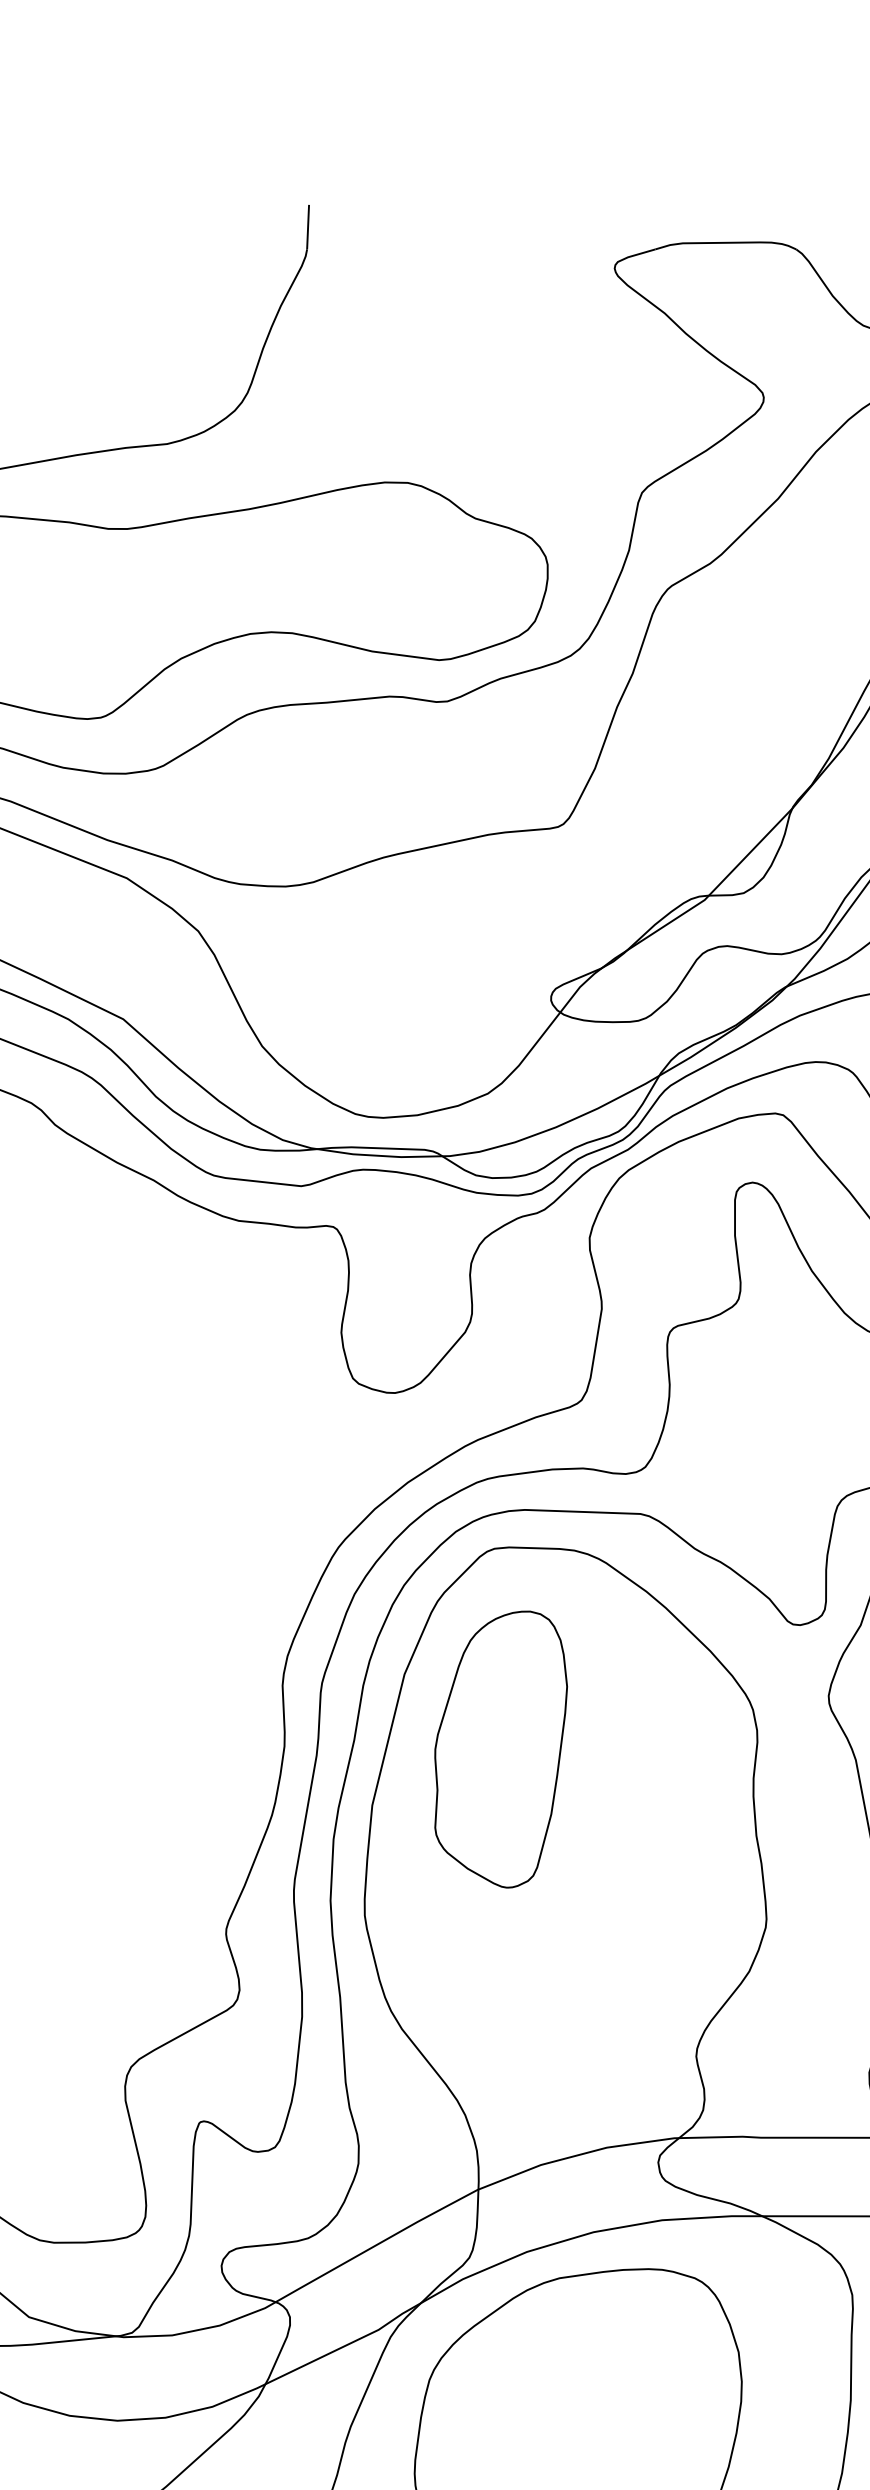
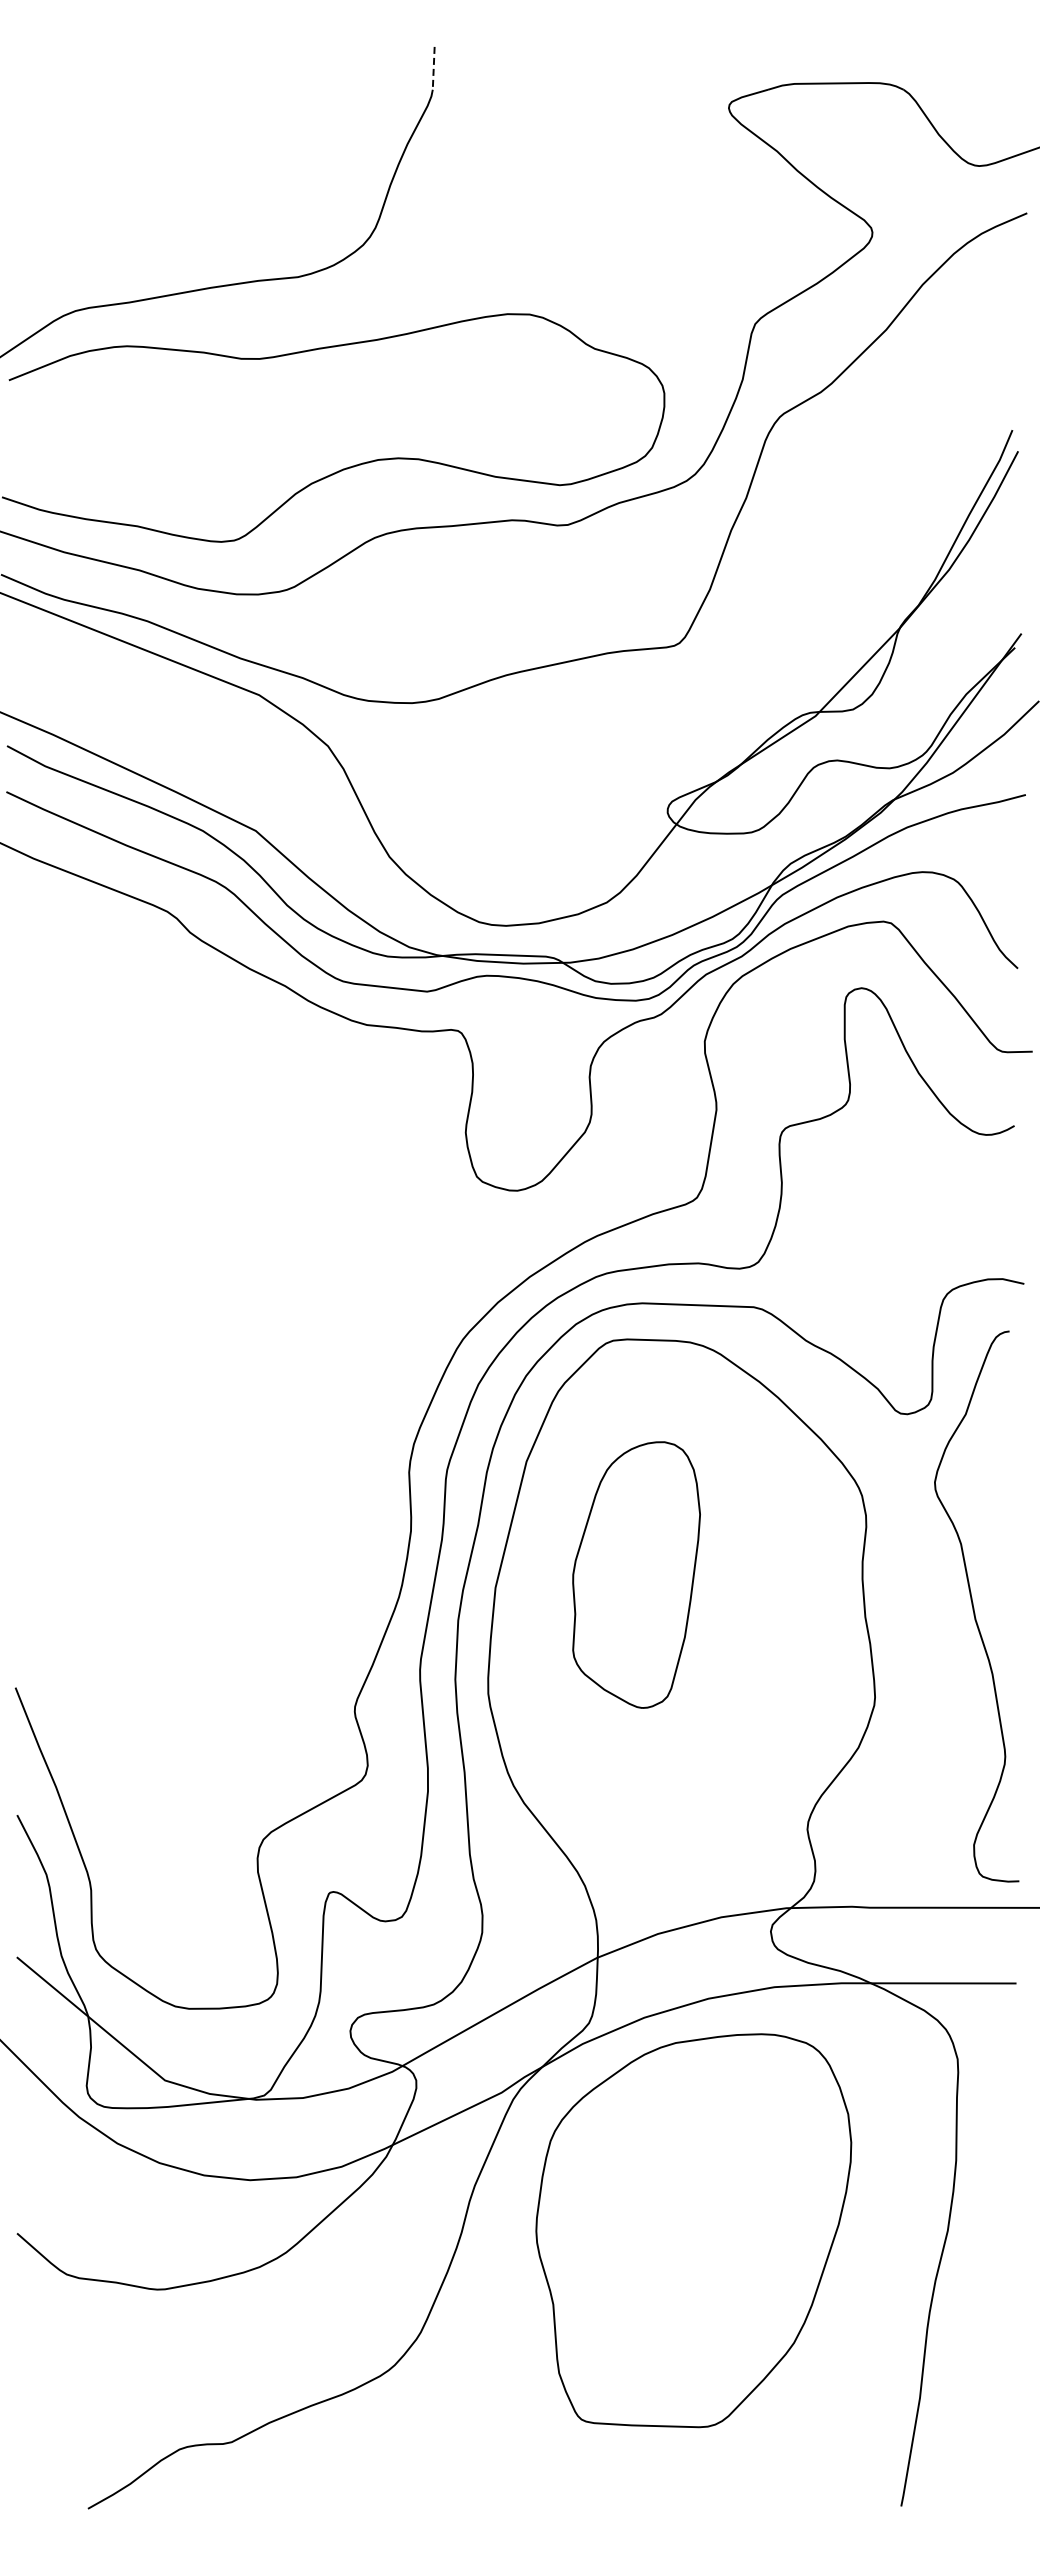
line: (307, 227) -> (433, 68), solid -> dashed
part: (501, 1749) -> (636, 1574), moved

